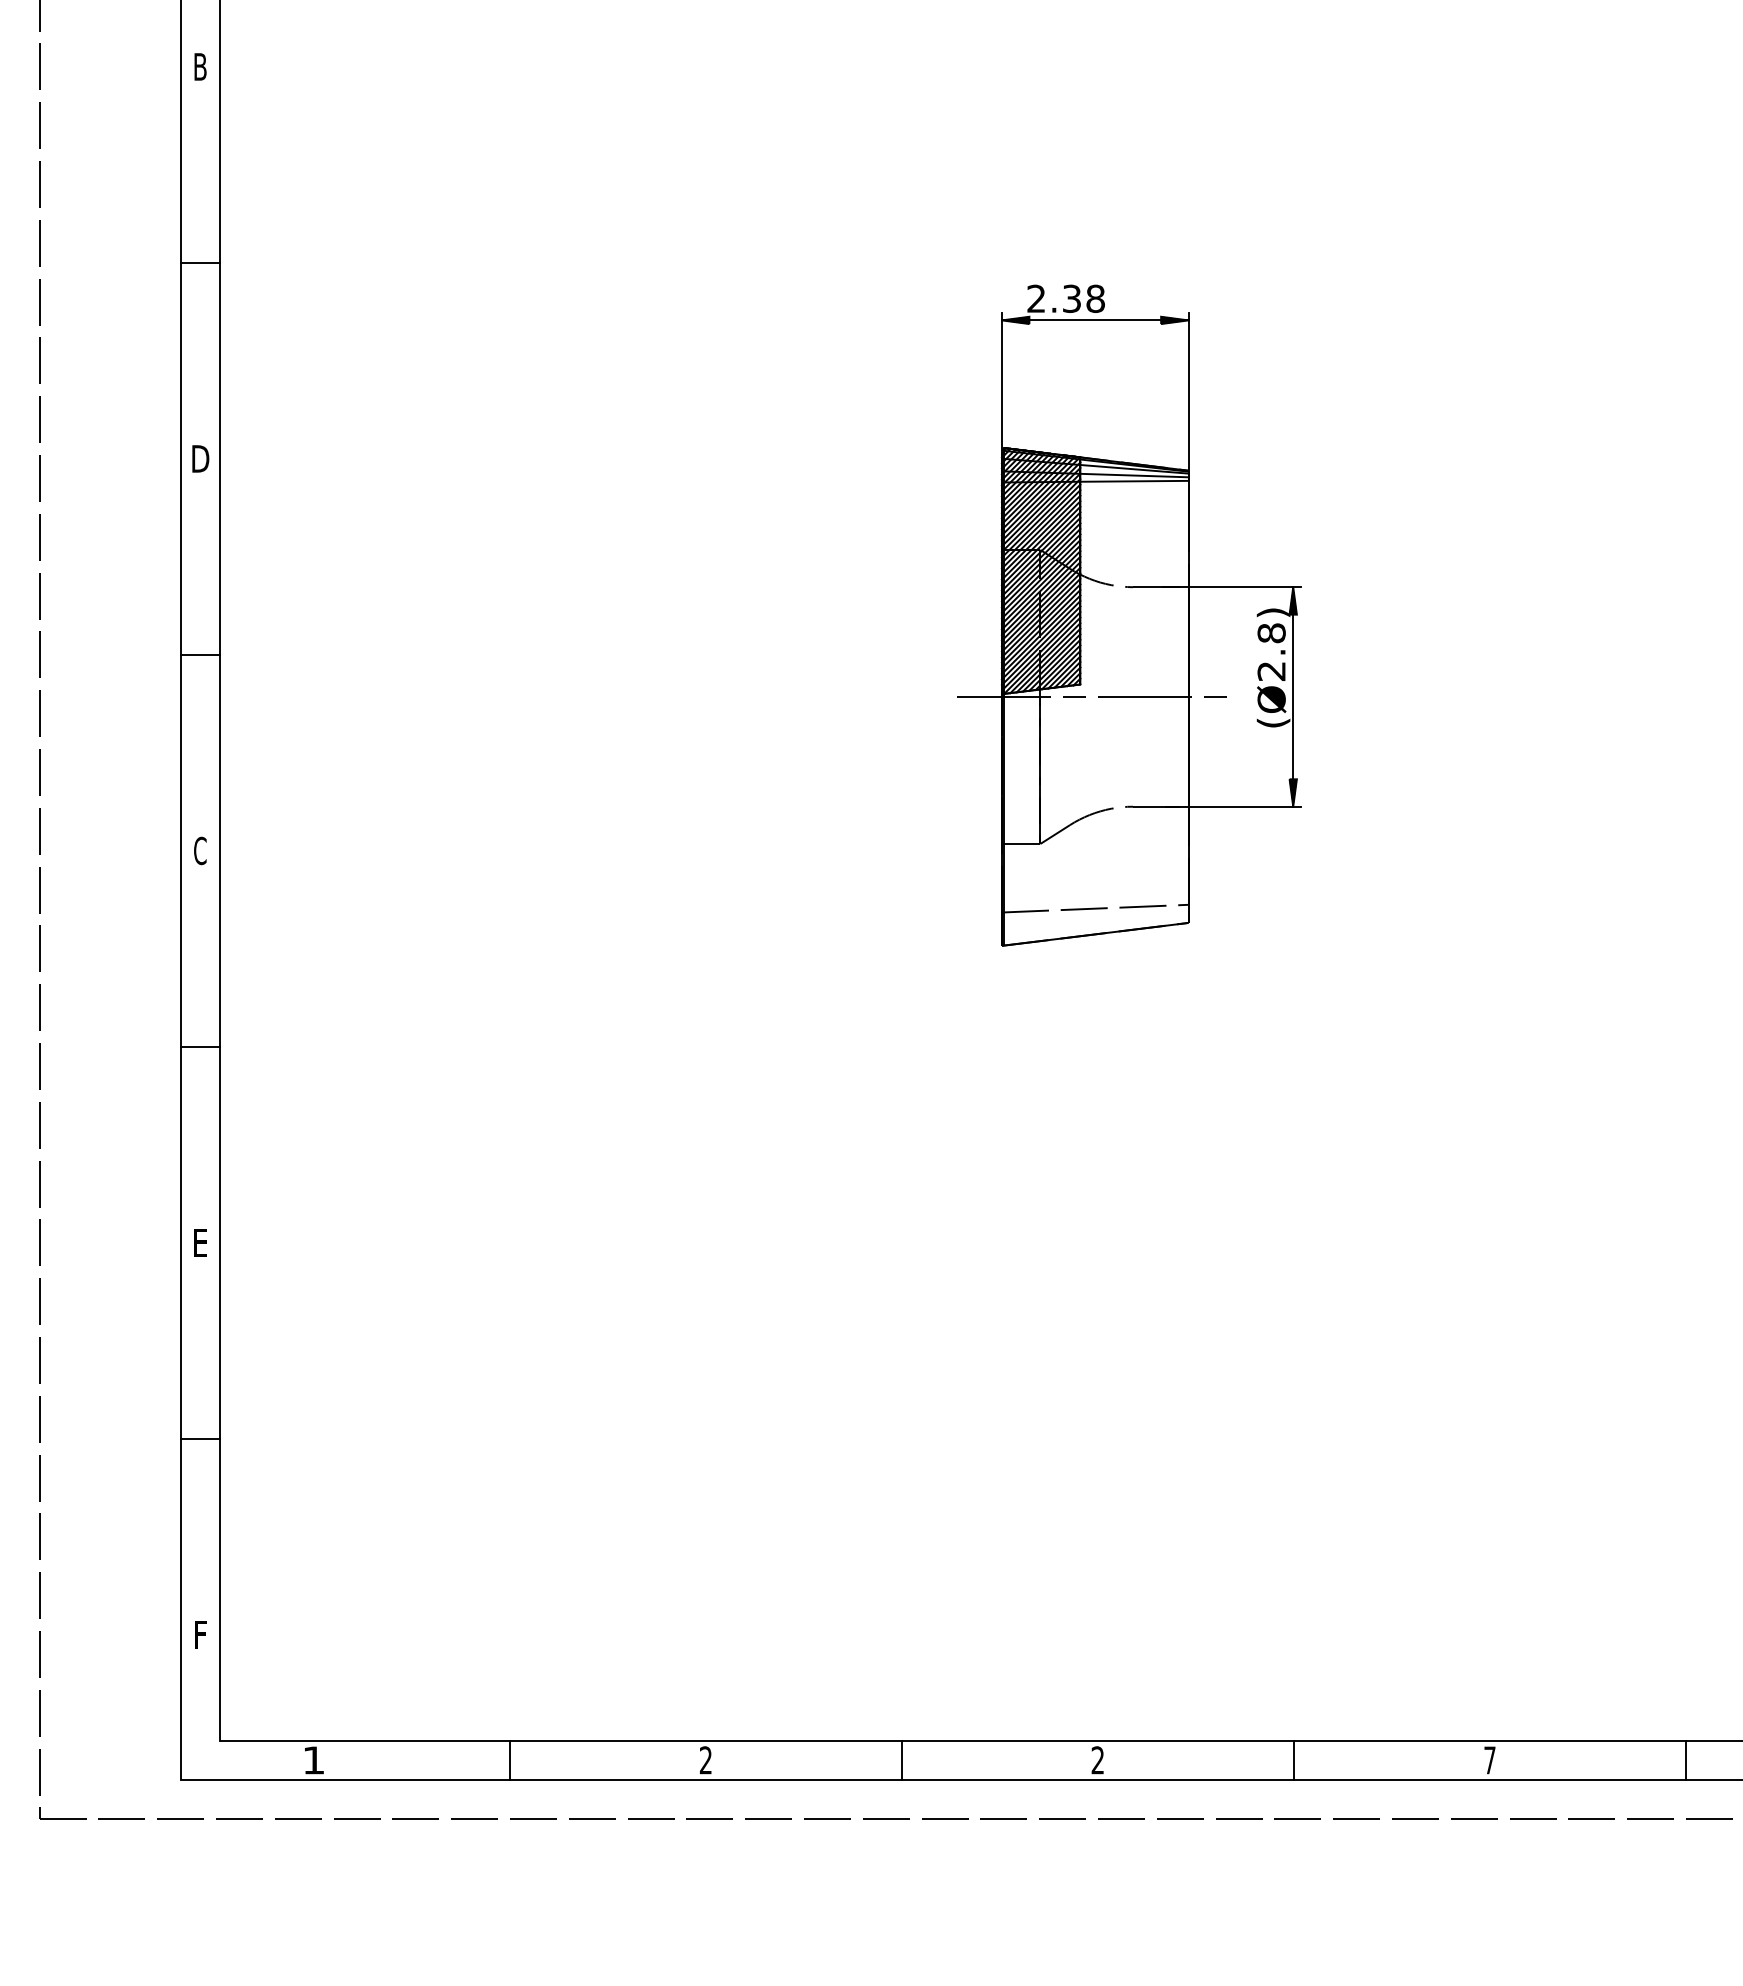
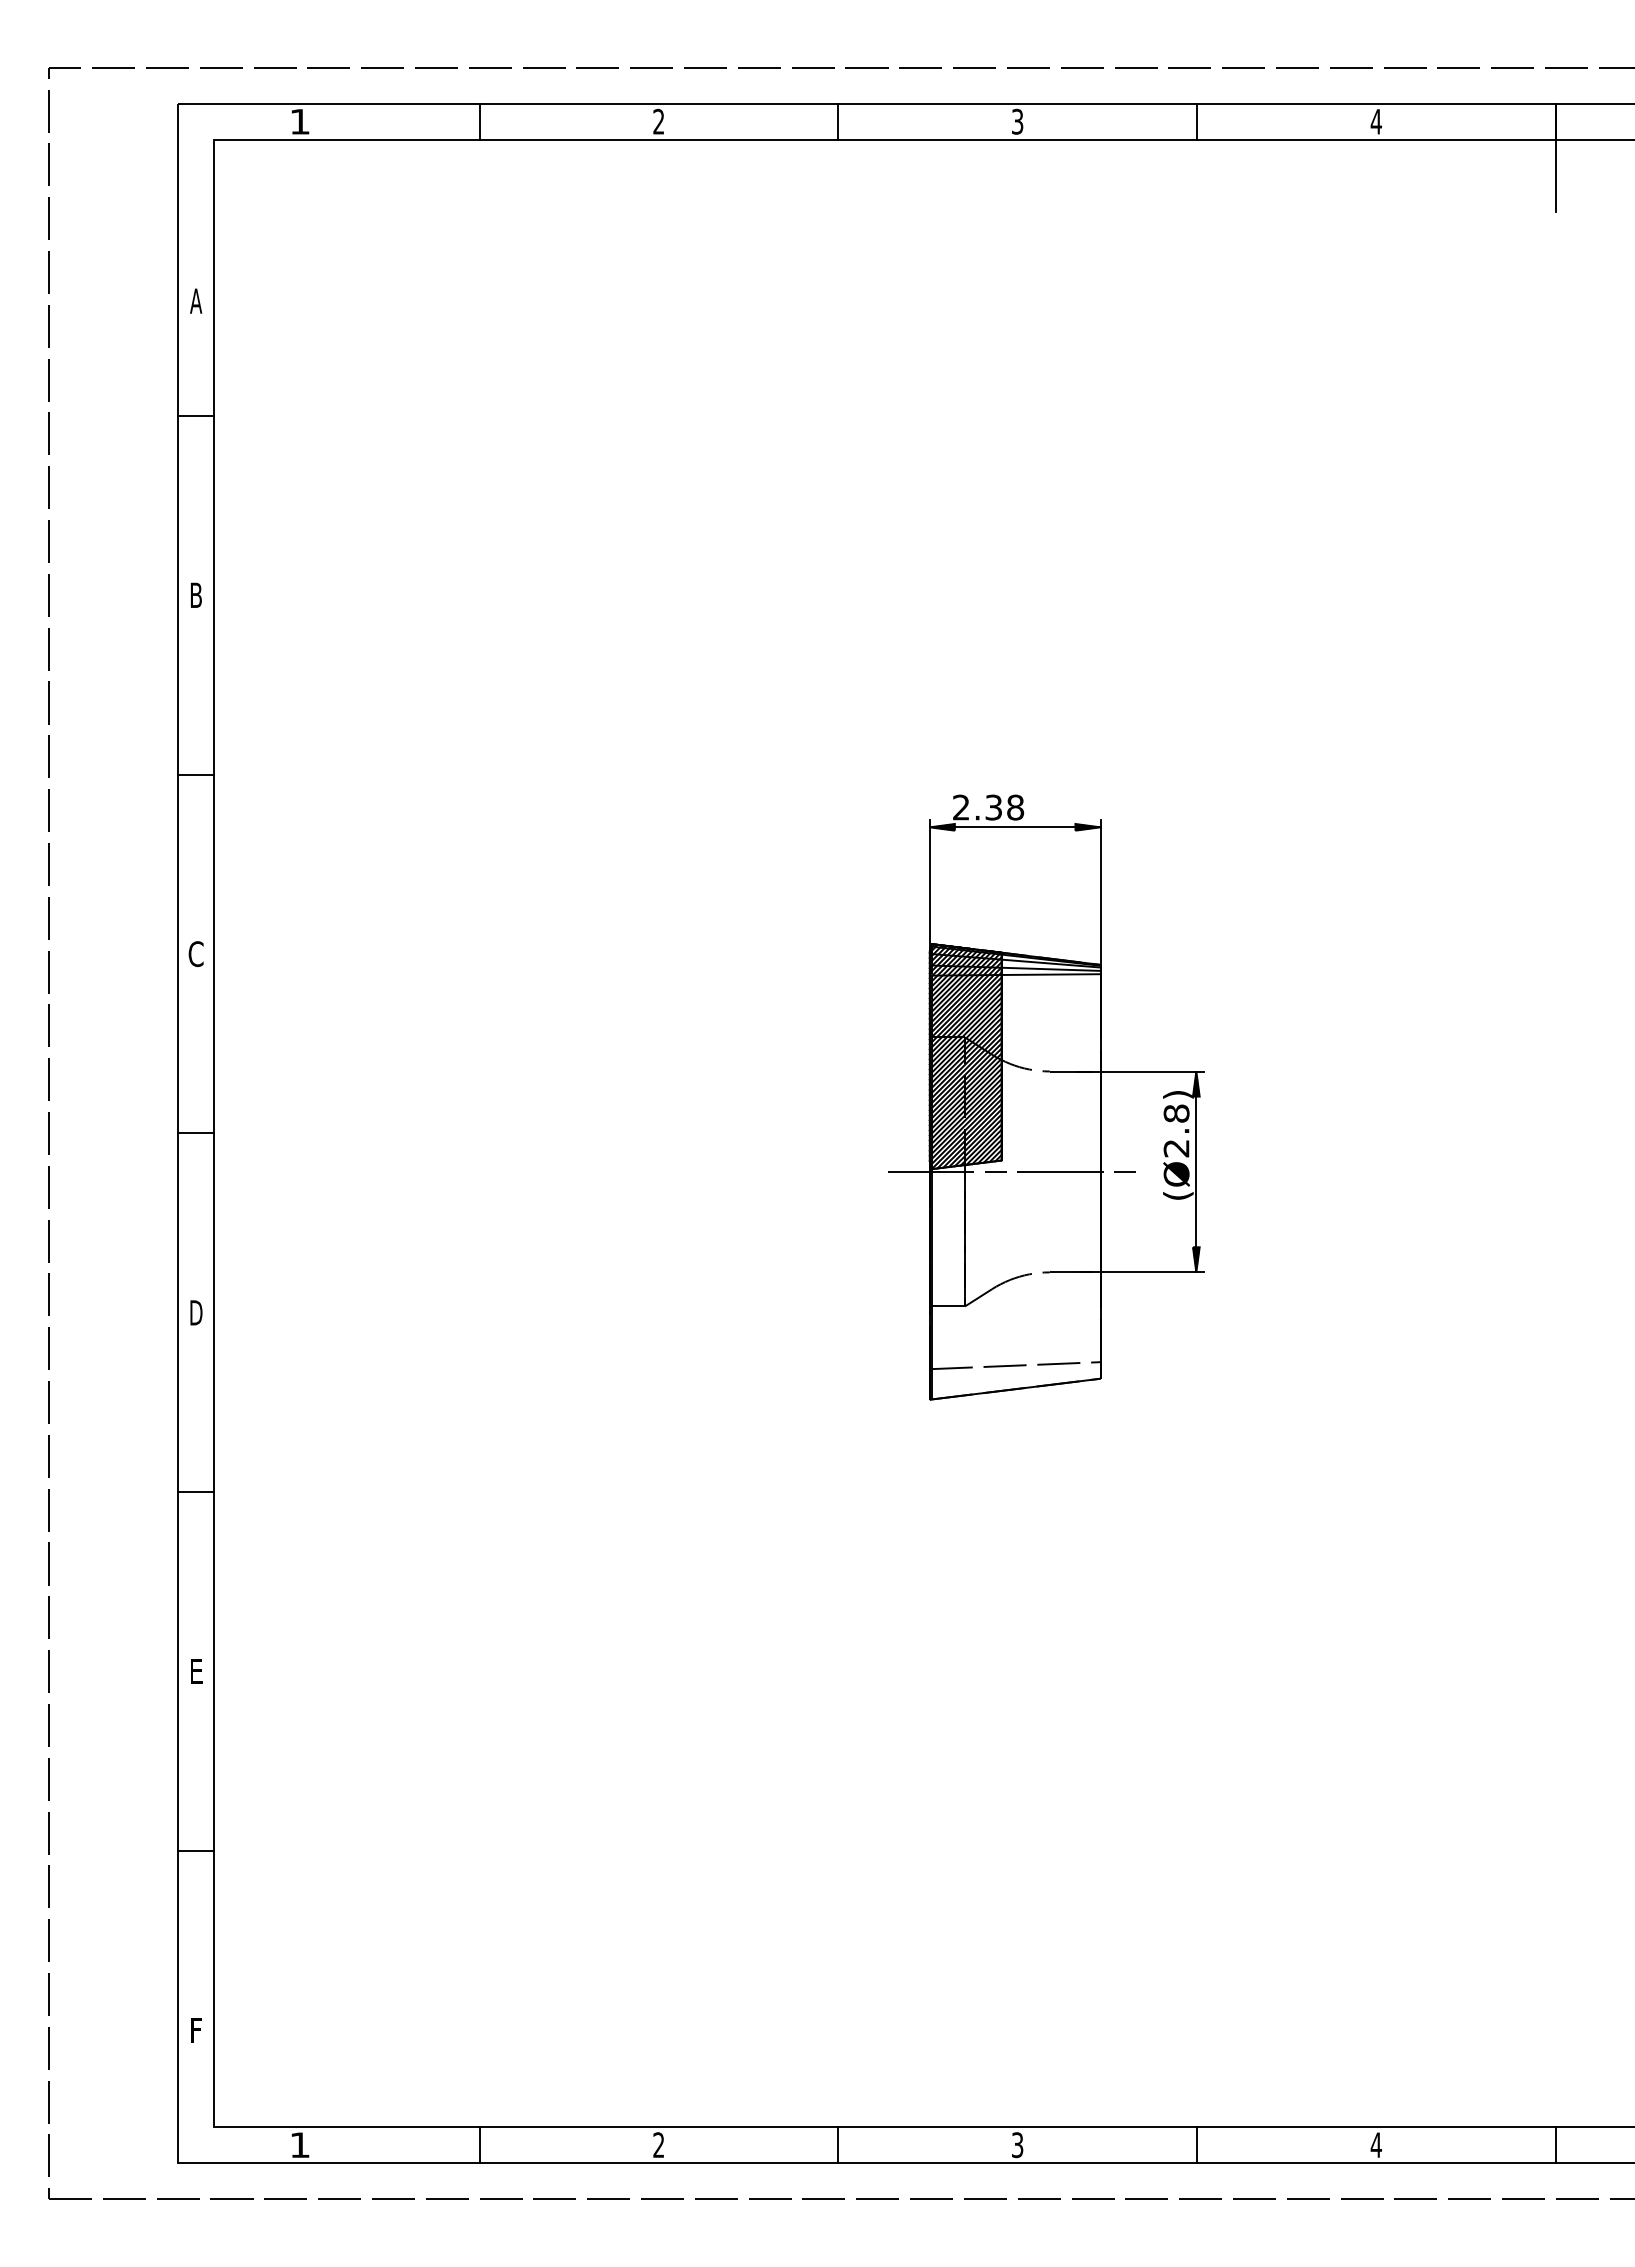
text: (200, 459) -> (196, 954), D -> C
text: (200, 850) -> (196, 1312), C -> D
text: (1489, 1759) -> (1375, 2144), 7 -> 4
text: (1097, 1760) -> (1017, 2145), 2 -> 3

